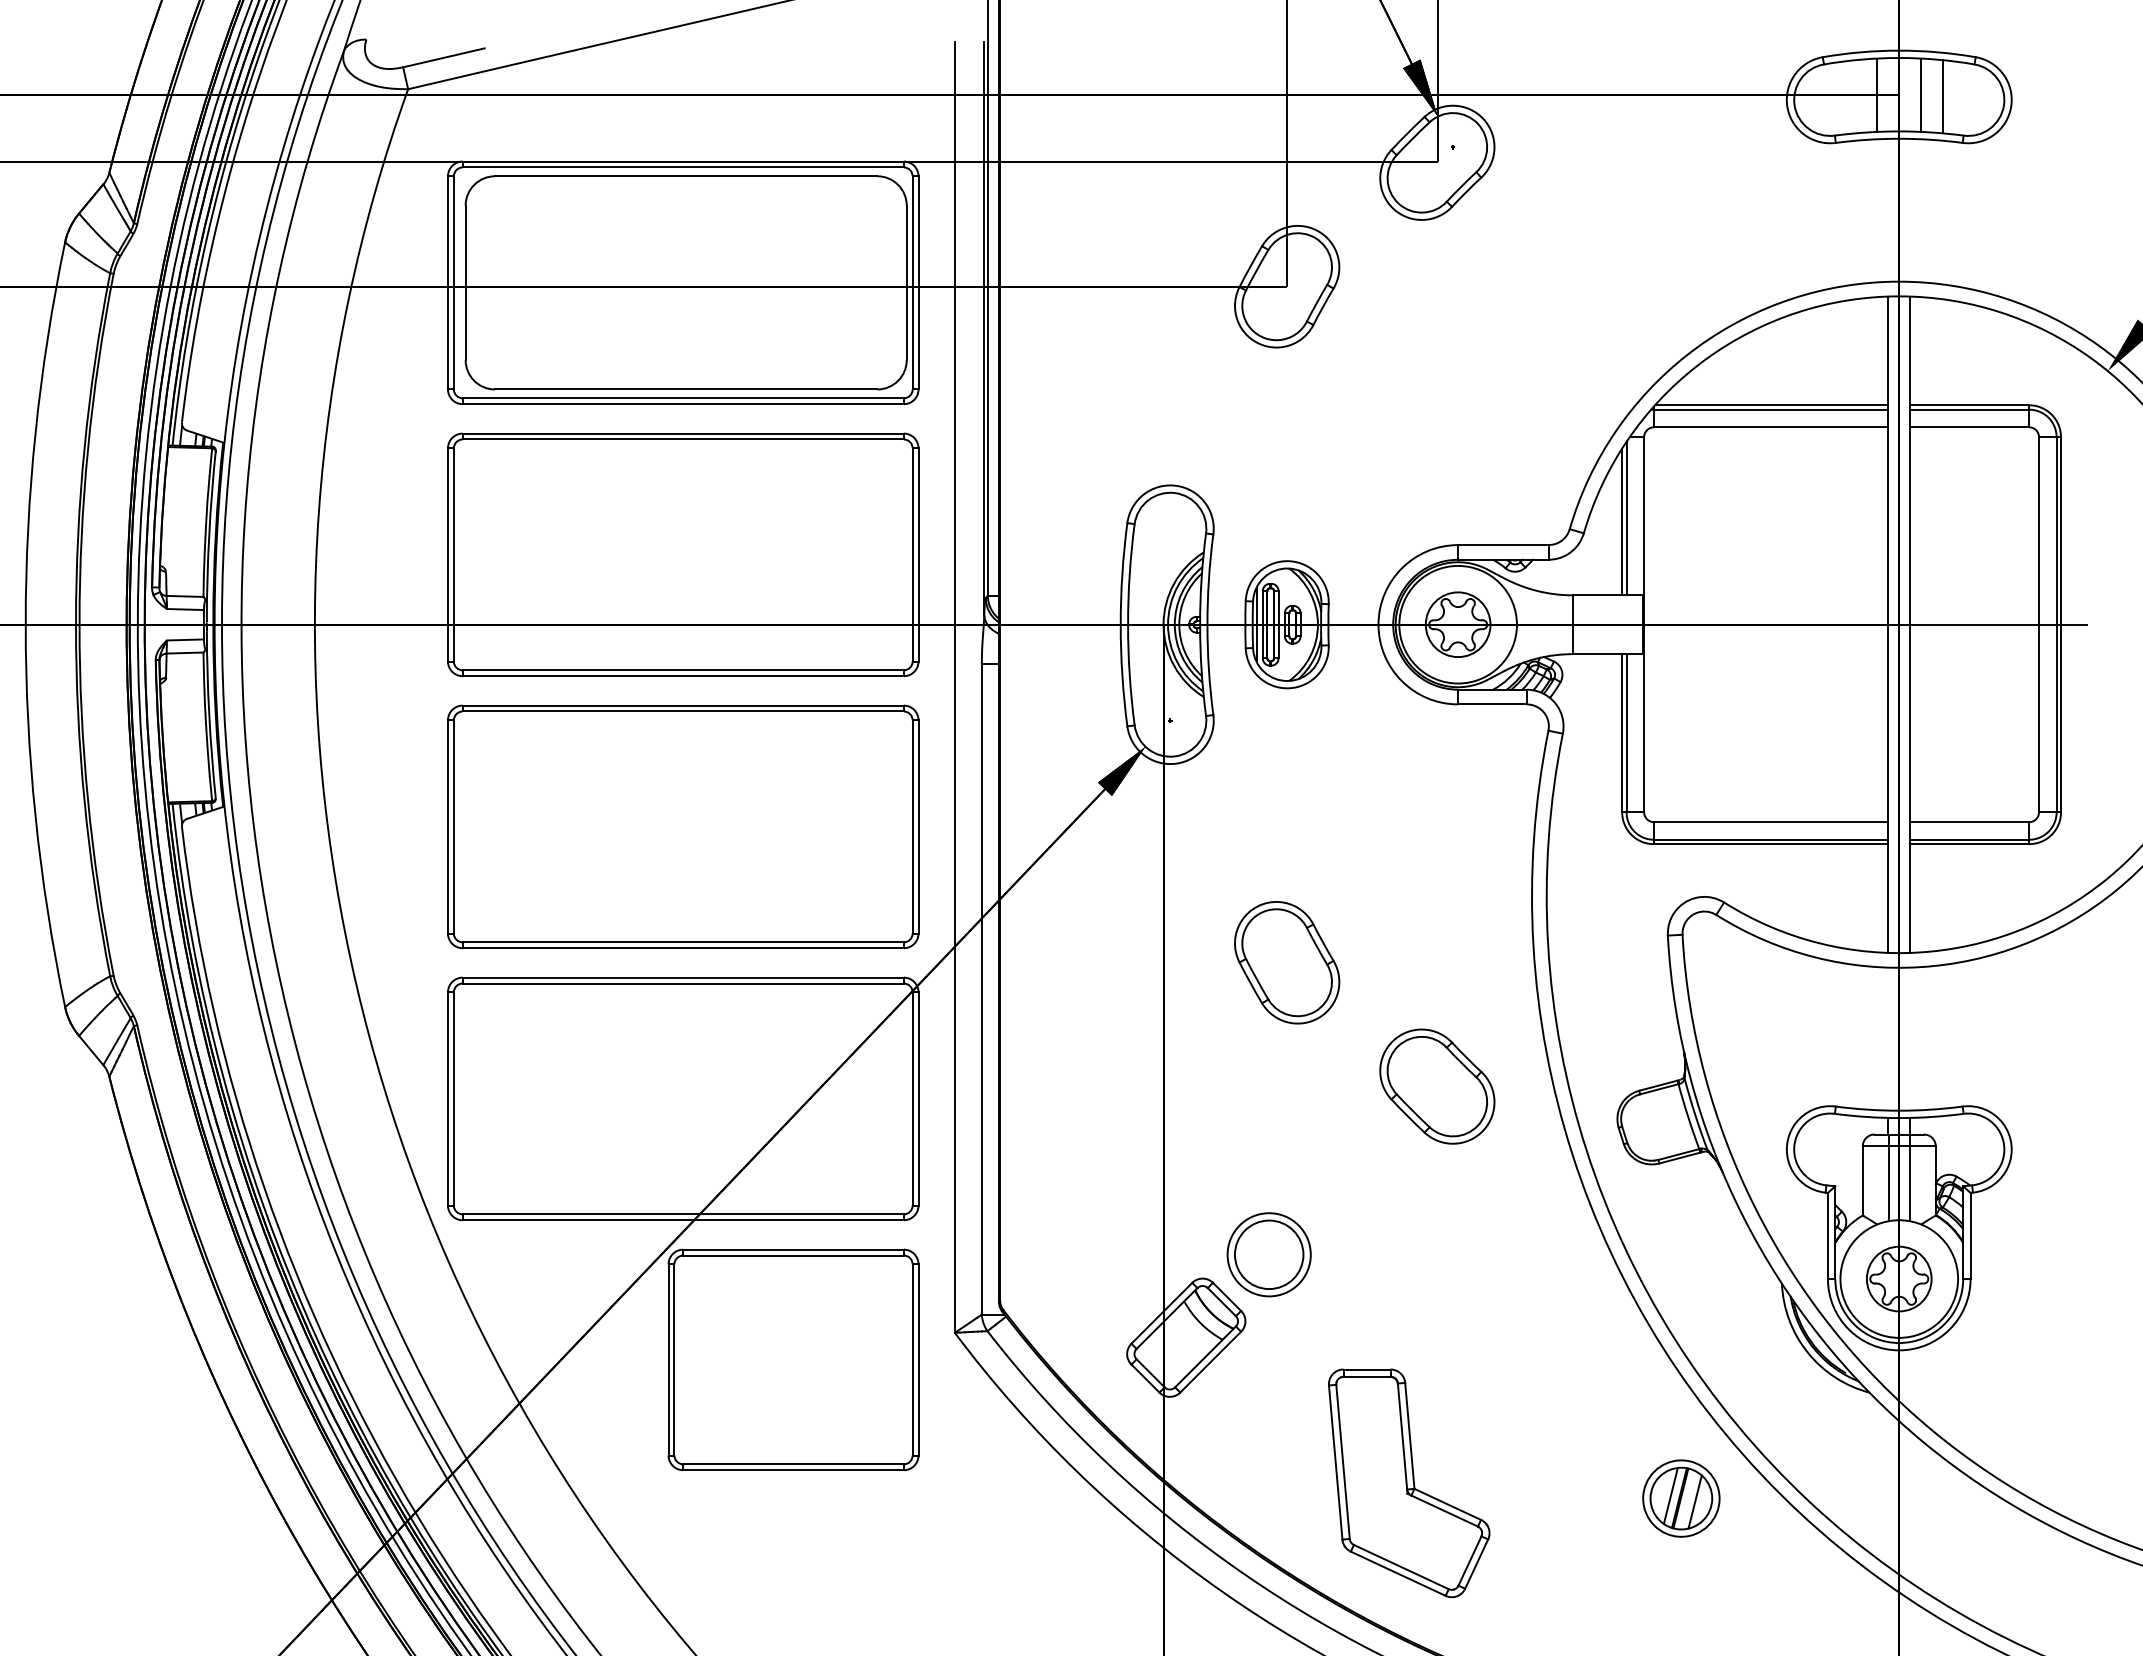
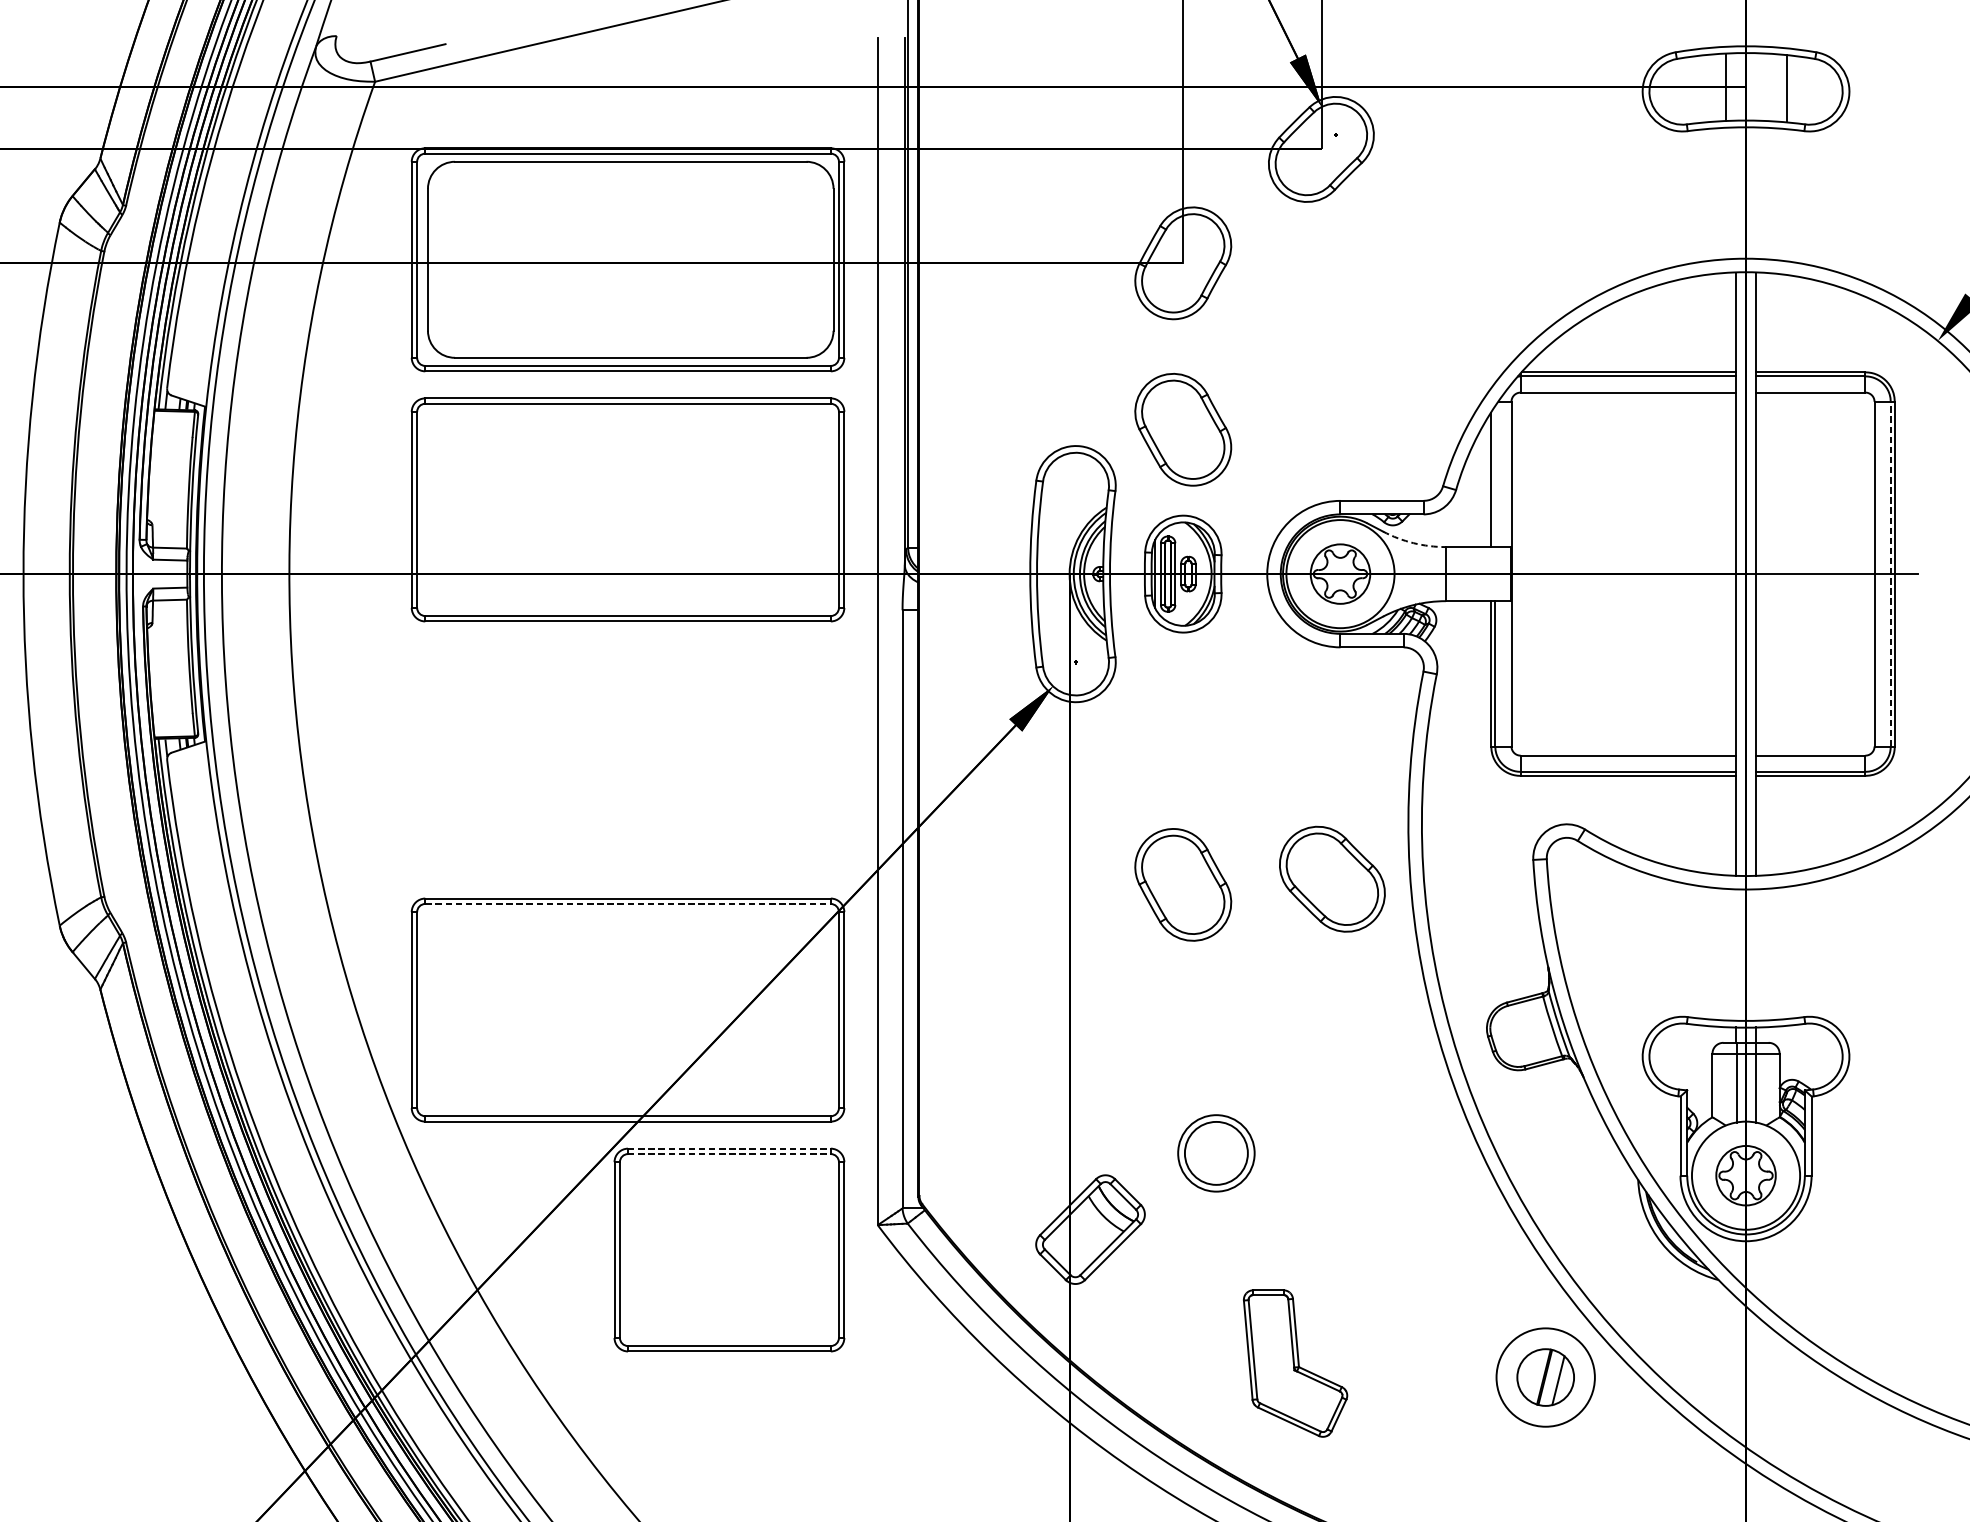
line: (1921, 94) -> (1766, 86), removed
part: (1287, 467) -> (1183, 429), added
line: (1626, 518) -> (1495, 476), removed
arc: (1537, 591) -> (1413, 543), solid -> dashed
line: (2056, 624) -> (1890, 573), solid -> dashed
part: (683, 826) -> (628, 759), removed
line: (683, 983) -> (628, 903), solid -> dashed
part: (1437, 1086) -> (1332, 879), moved
line: (794, 1249) -> (730, 1148), solid -> dashed
part: (1268, 1254) -> (1215, 1153), moved
line: (794, 1255) -> (730, 1154), solid -> dashed
part: (1409, 1483) -> (1295, 1363), size x0.7
line: (1670, 1495) -> (1535, 1374), removed
circle: (1681, 1498) -> (1545, 1377), size x1.4

